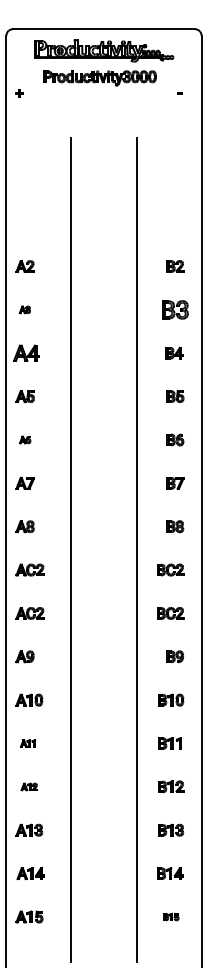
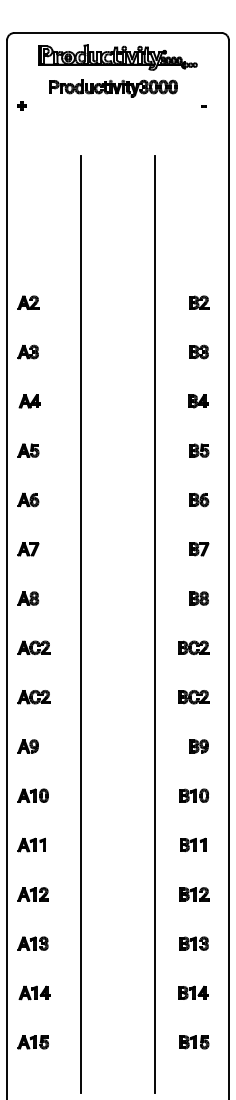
part: (24, 309) -> (27, 351), size x1.67
part: (174, 309) -> (198, 351), size x0.62
part: (26, 353) -> (29, 401), size x0.71
part: (25, 439) -> (28, 499), size x1.67
part: (27, 743) -> (31, 844), size x1.67
part: (28, 787) -> (32, 894), size x1.67
part: (171, 917) -> (194, 1042), size x1.67

